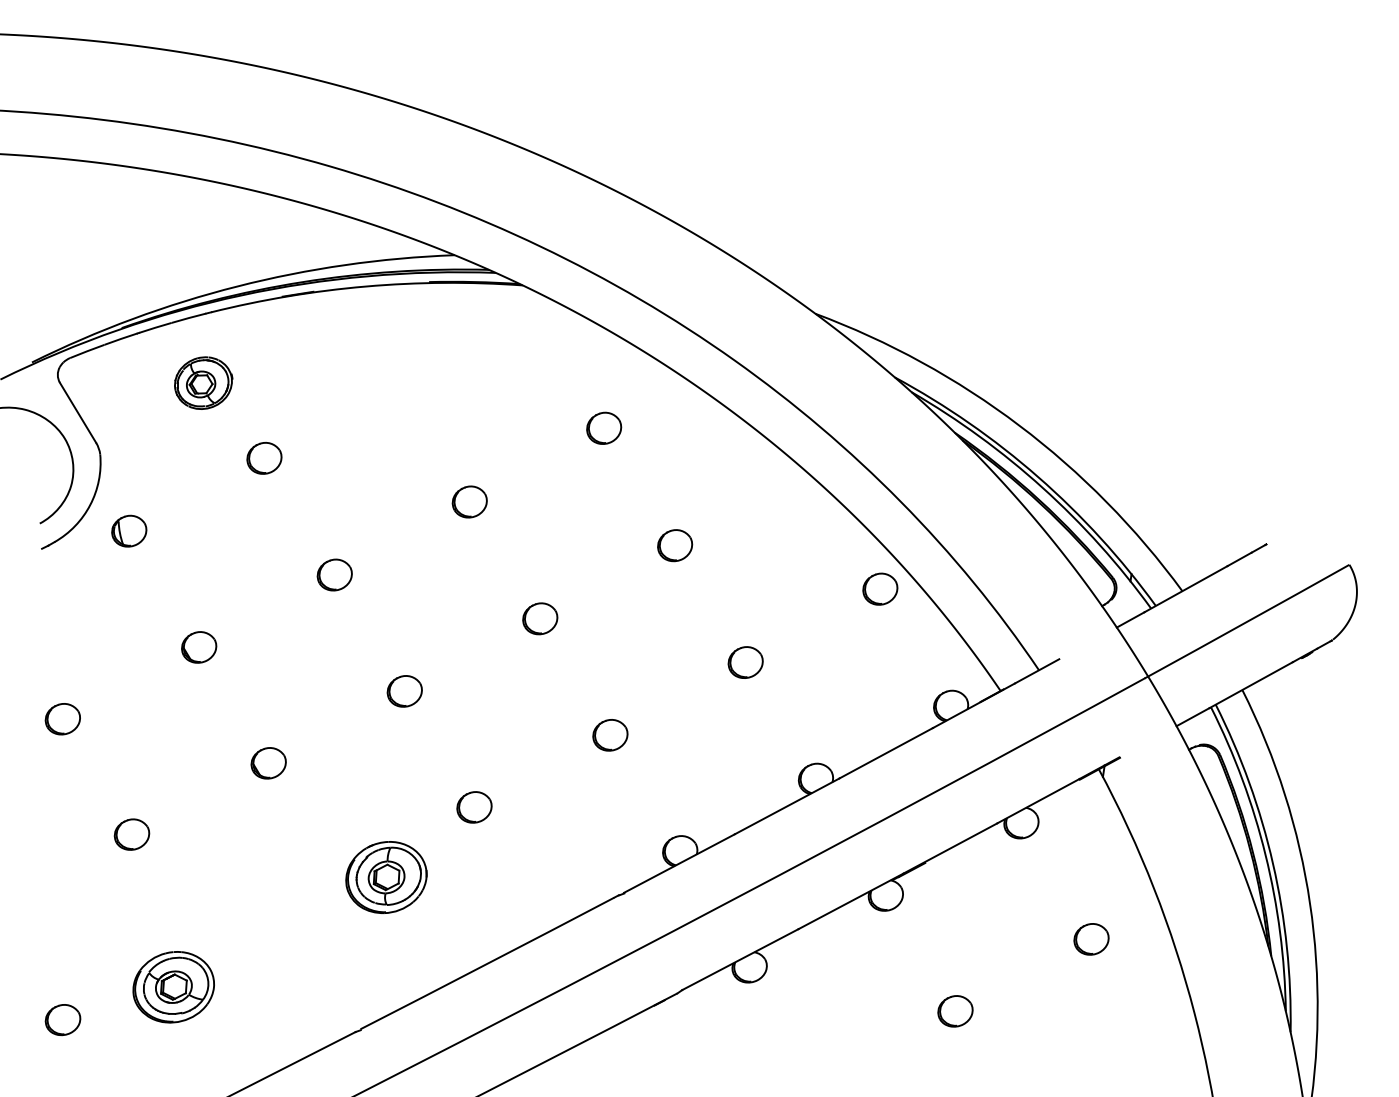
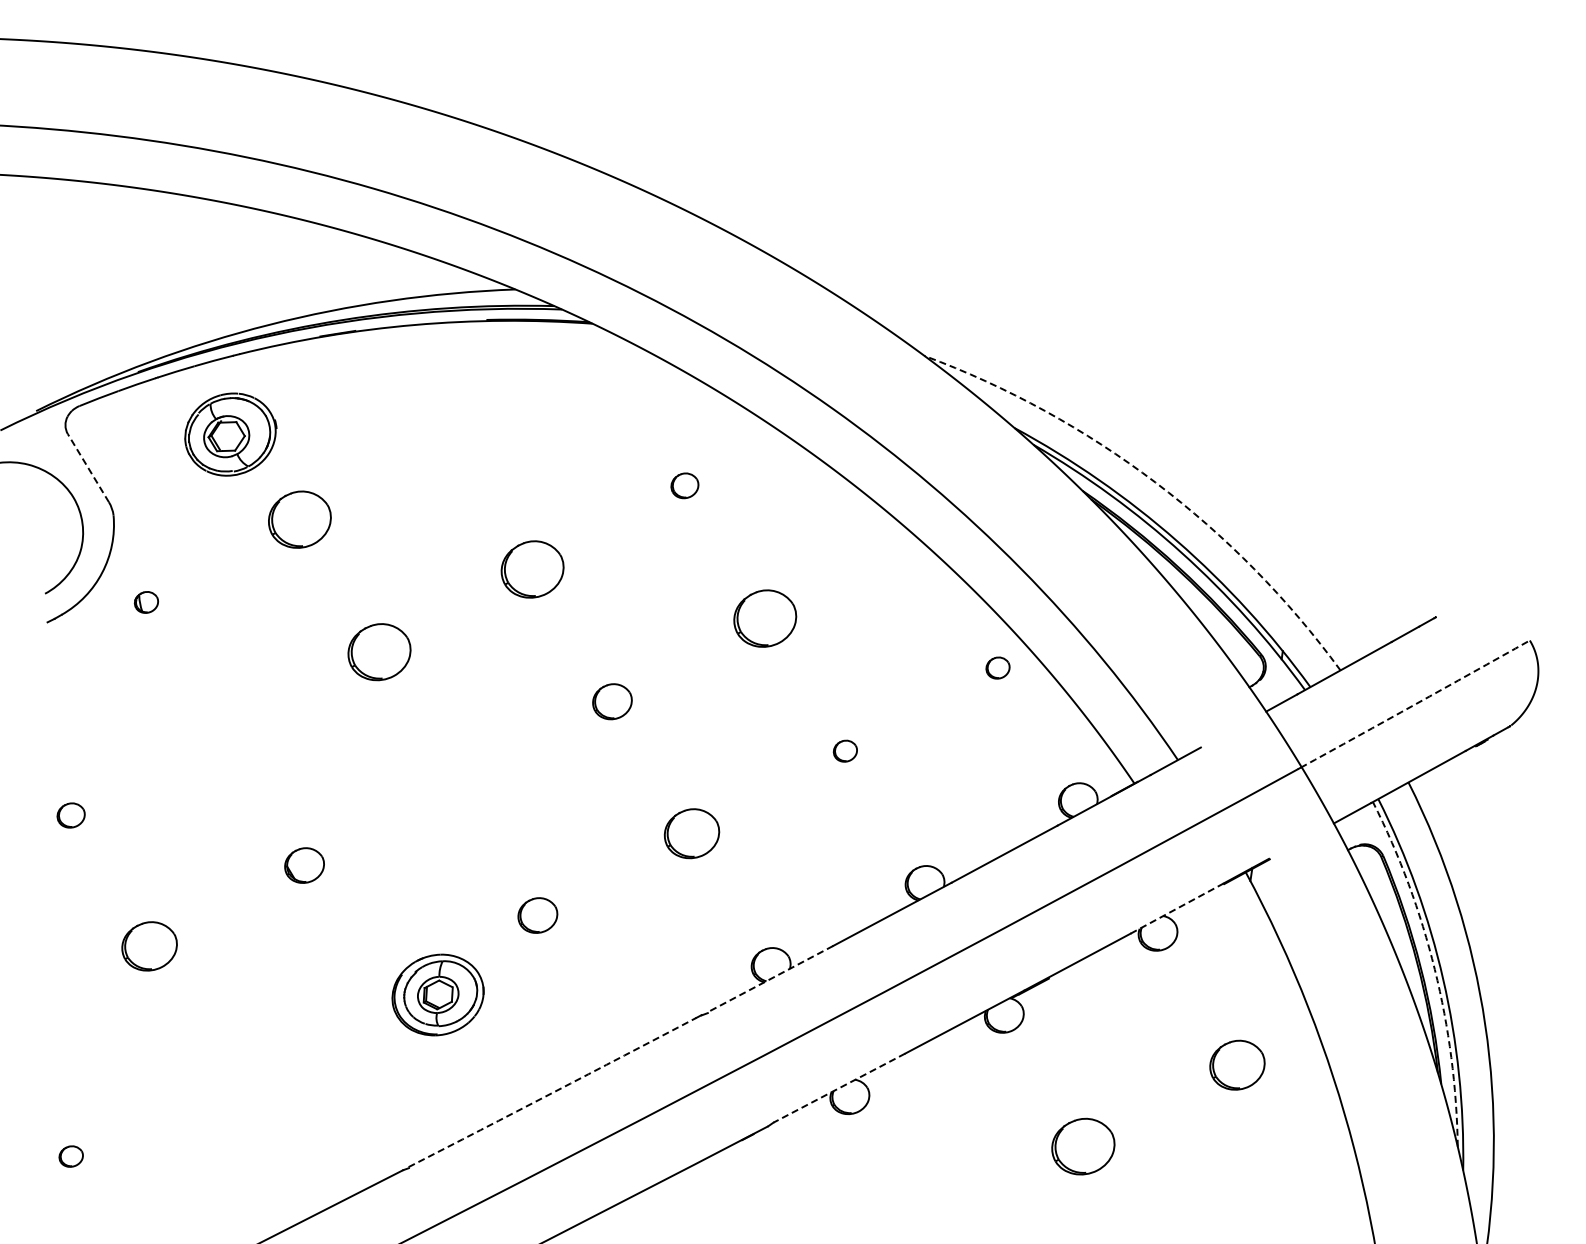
part: (203, 383) -> (230, 434), size x1.4
line: (78, 413) -> (88, 468), solid -> dashed
arc: (1019, 425) -> (1155, 482), solid -> dashed
part: (603, 428) -> (684, 485), size x0.7
part: (264, 458) -> (299, 519), size x1.6
part: (469, 501) -> (532, 568), size x1.6
part: (129, 531) -> (146, 602), size x0.6
part: (675, 545) -> (765, 618), size x1.6
part: (334, 574) -> (379, 651), size x1.6
part: (879, 588) -> (997, 667), size x0.6
arc: (1248, 621) -> (1415, 704), solid -> dashed
part: (198, 646) -> (225, 733), removed
part: (745, 661) -> (845, 750), size x0.6
part: (404, 690) -> (458, 783), removed
part: (62, 719) -> (70, 815), size x0.7
part: (609, 735) -> (691, 833), size x1.4
line: (1037, 801) -> (1176, 908), solid -> dashed
part: (131, 834) -> (149, 946), size x1.4
arc: (1265, 854) -> (1434, 969), solid -> dashed
line: (678, 863) -> (769, 979), solid -> dashed
part: (1091, 938) -> (1237, 1064), size x1.4
line: (739, 959) -> (838, 1088), solid -> dashed
arc: (487, 963) -> (552, 1092), solid -> dashed
part: (173, 987) -> (196, 1119), removed
part: (954, 1011) -> (1082, 1146), size x1.6
part: (62, 1019) -> (70, 1156), size x0.6

